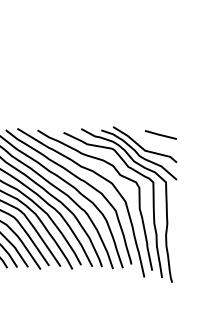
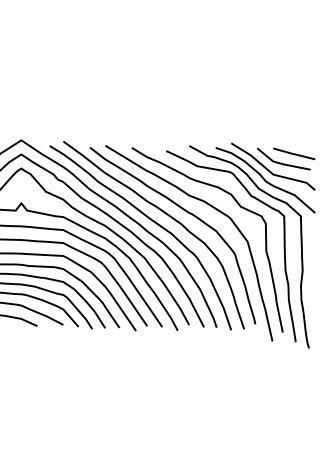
line: (151, 141) -> (281, 162), added

